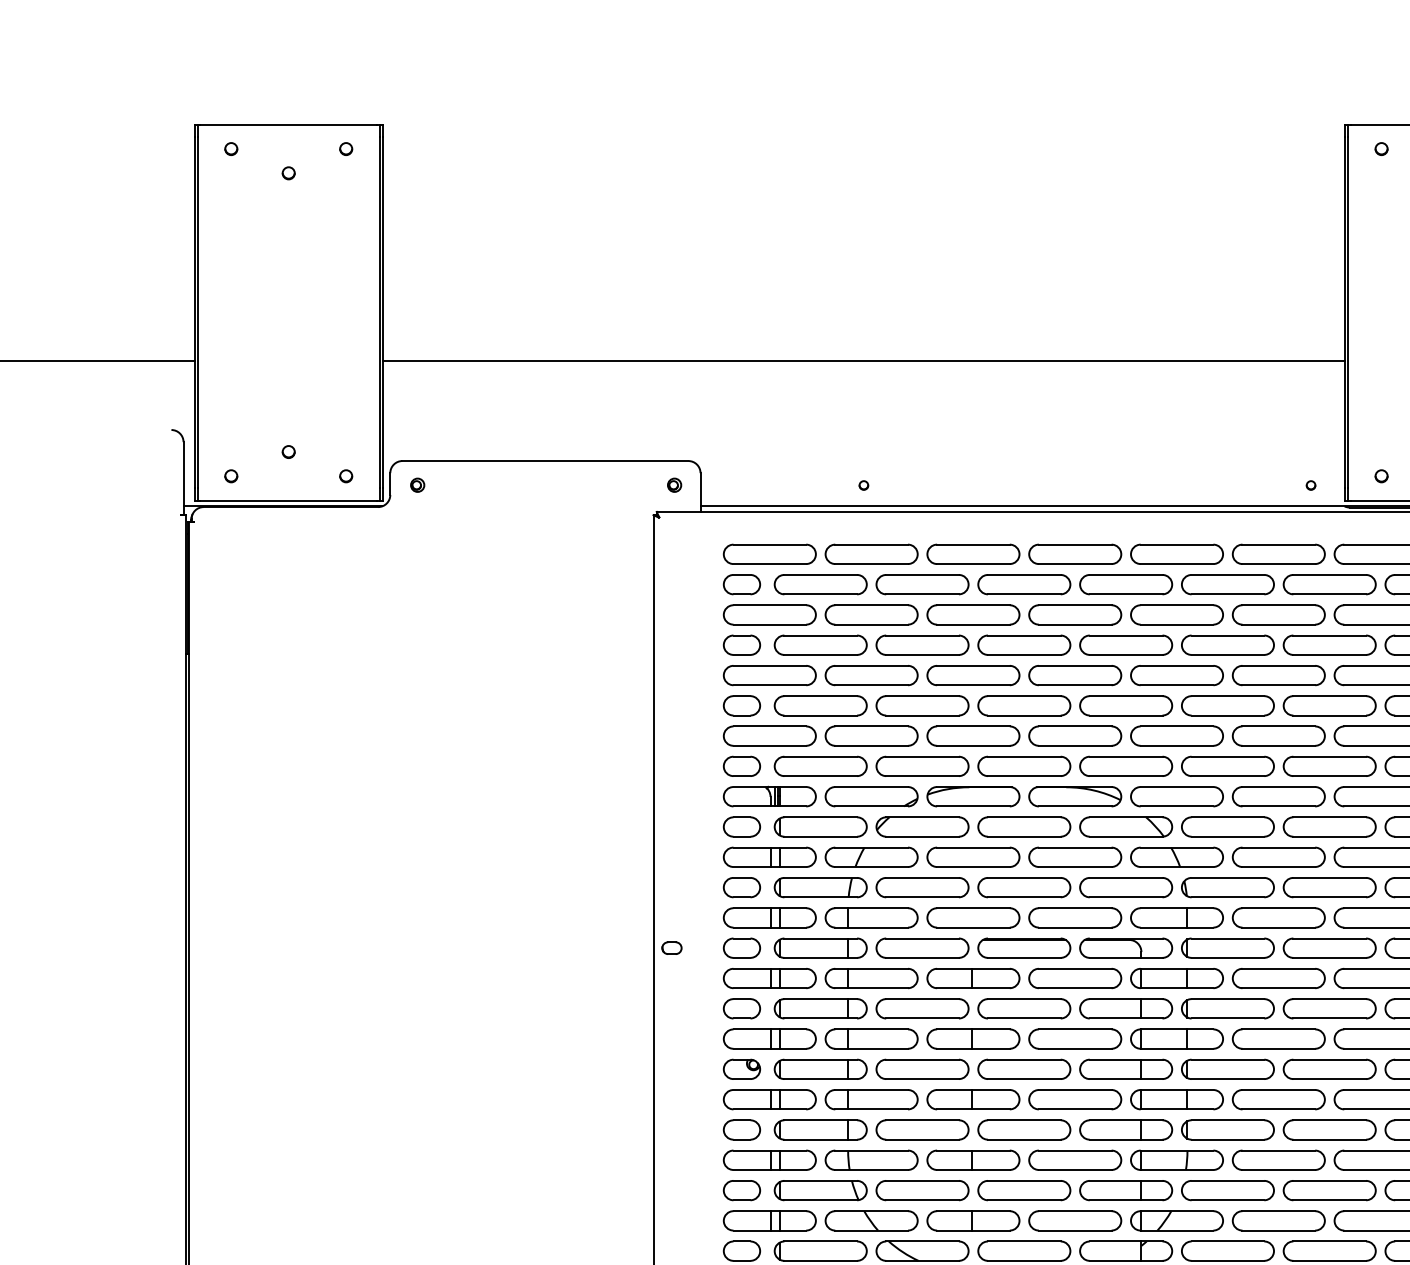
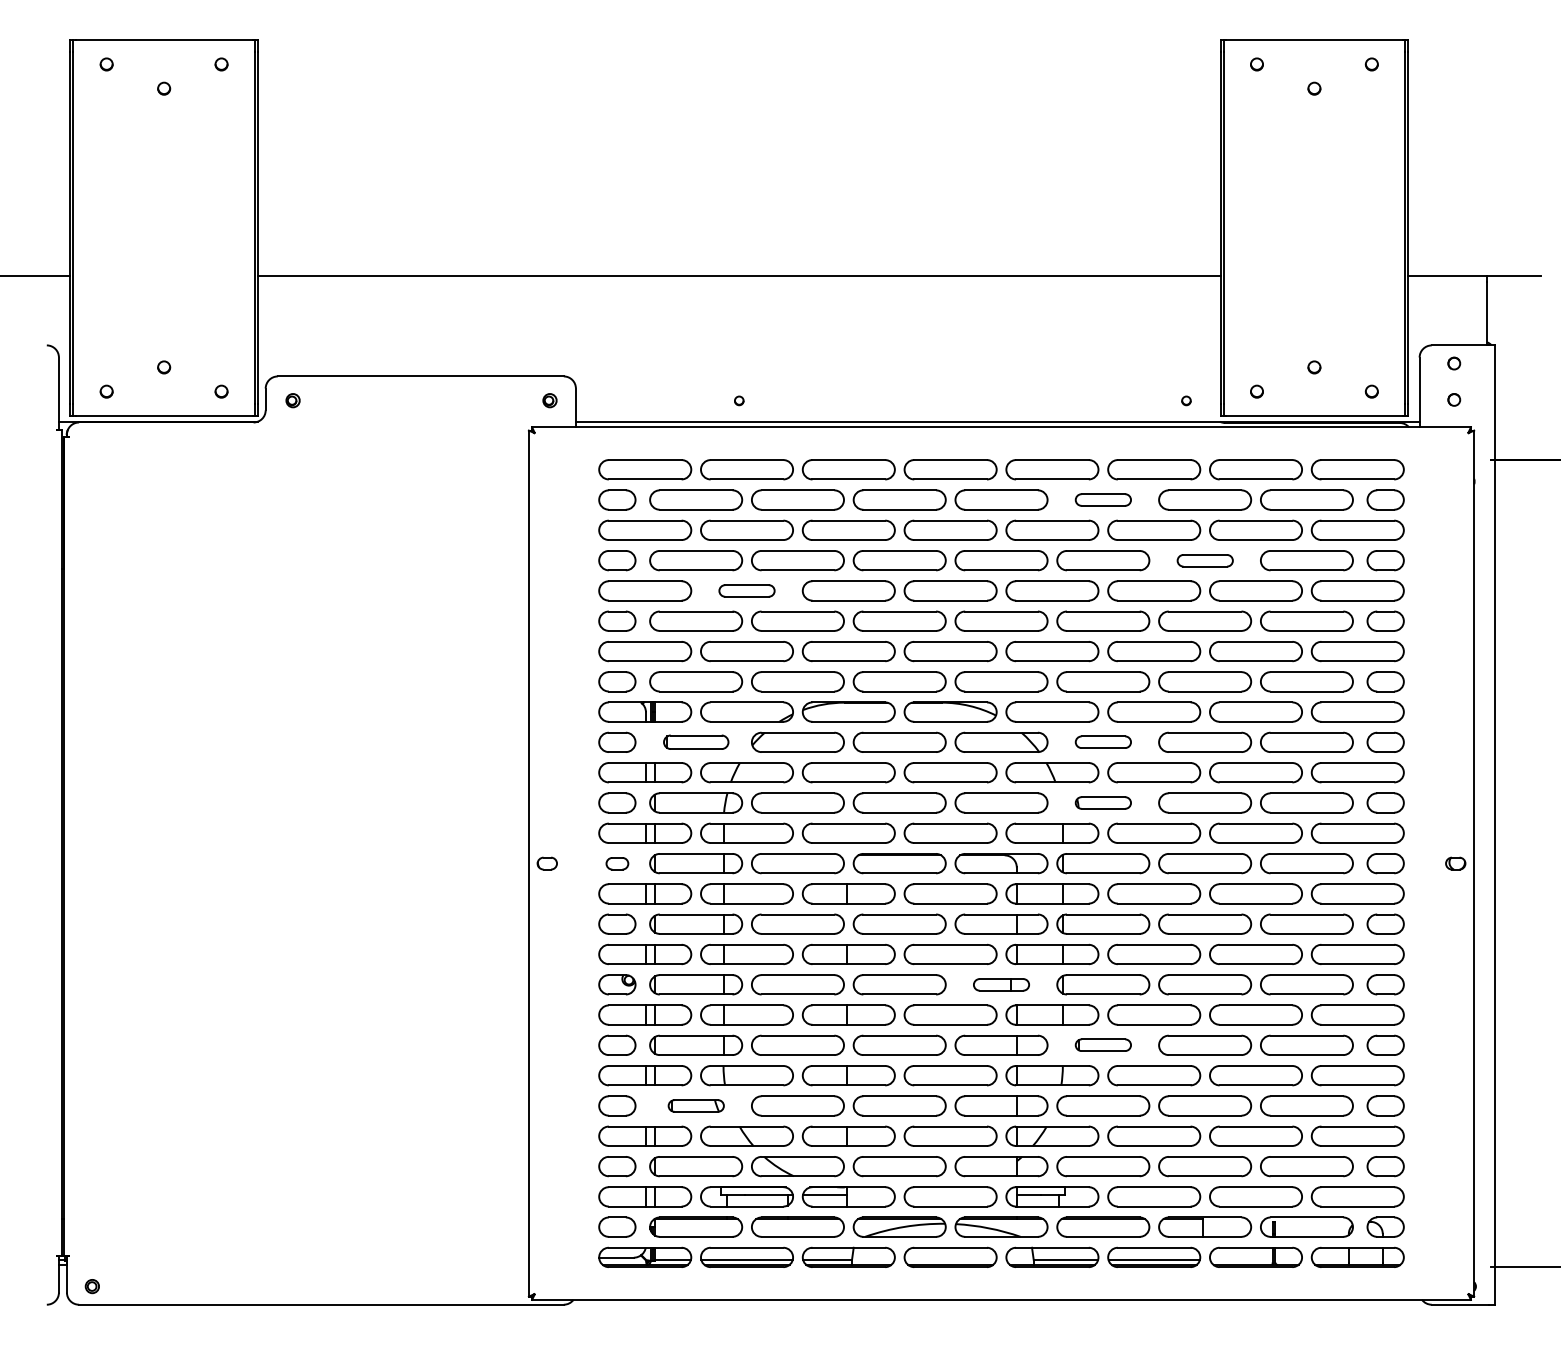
part: (1228, 584) -> (1103, 499), size x0.6
part: (1330, 645) -> (1205, 560), size x0.6
part: (871, 675) -> (746, 590), size x0.6
part: (821, 826) -> (696, 741), size x0.7
part: (1228, 826) -> (1103, 741), size x0.6
part: (1228, 887) -> (1103, 802), size x0.6
part: (742, 948) -> (617, 863), size x0.6
part: (1126, 1069) -> (1001, 984), size x0.6
part: (1228, 1129) -> (1103, 1044), size x0.6
part: (821, 1190) -> (696, 1105), size x0.6

